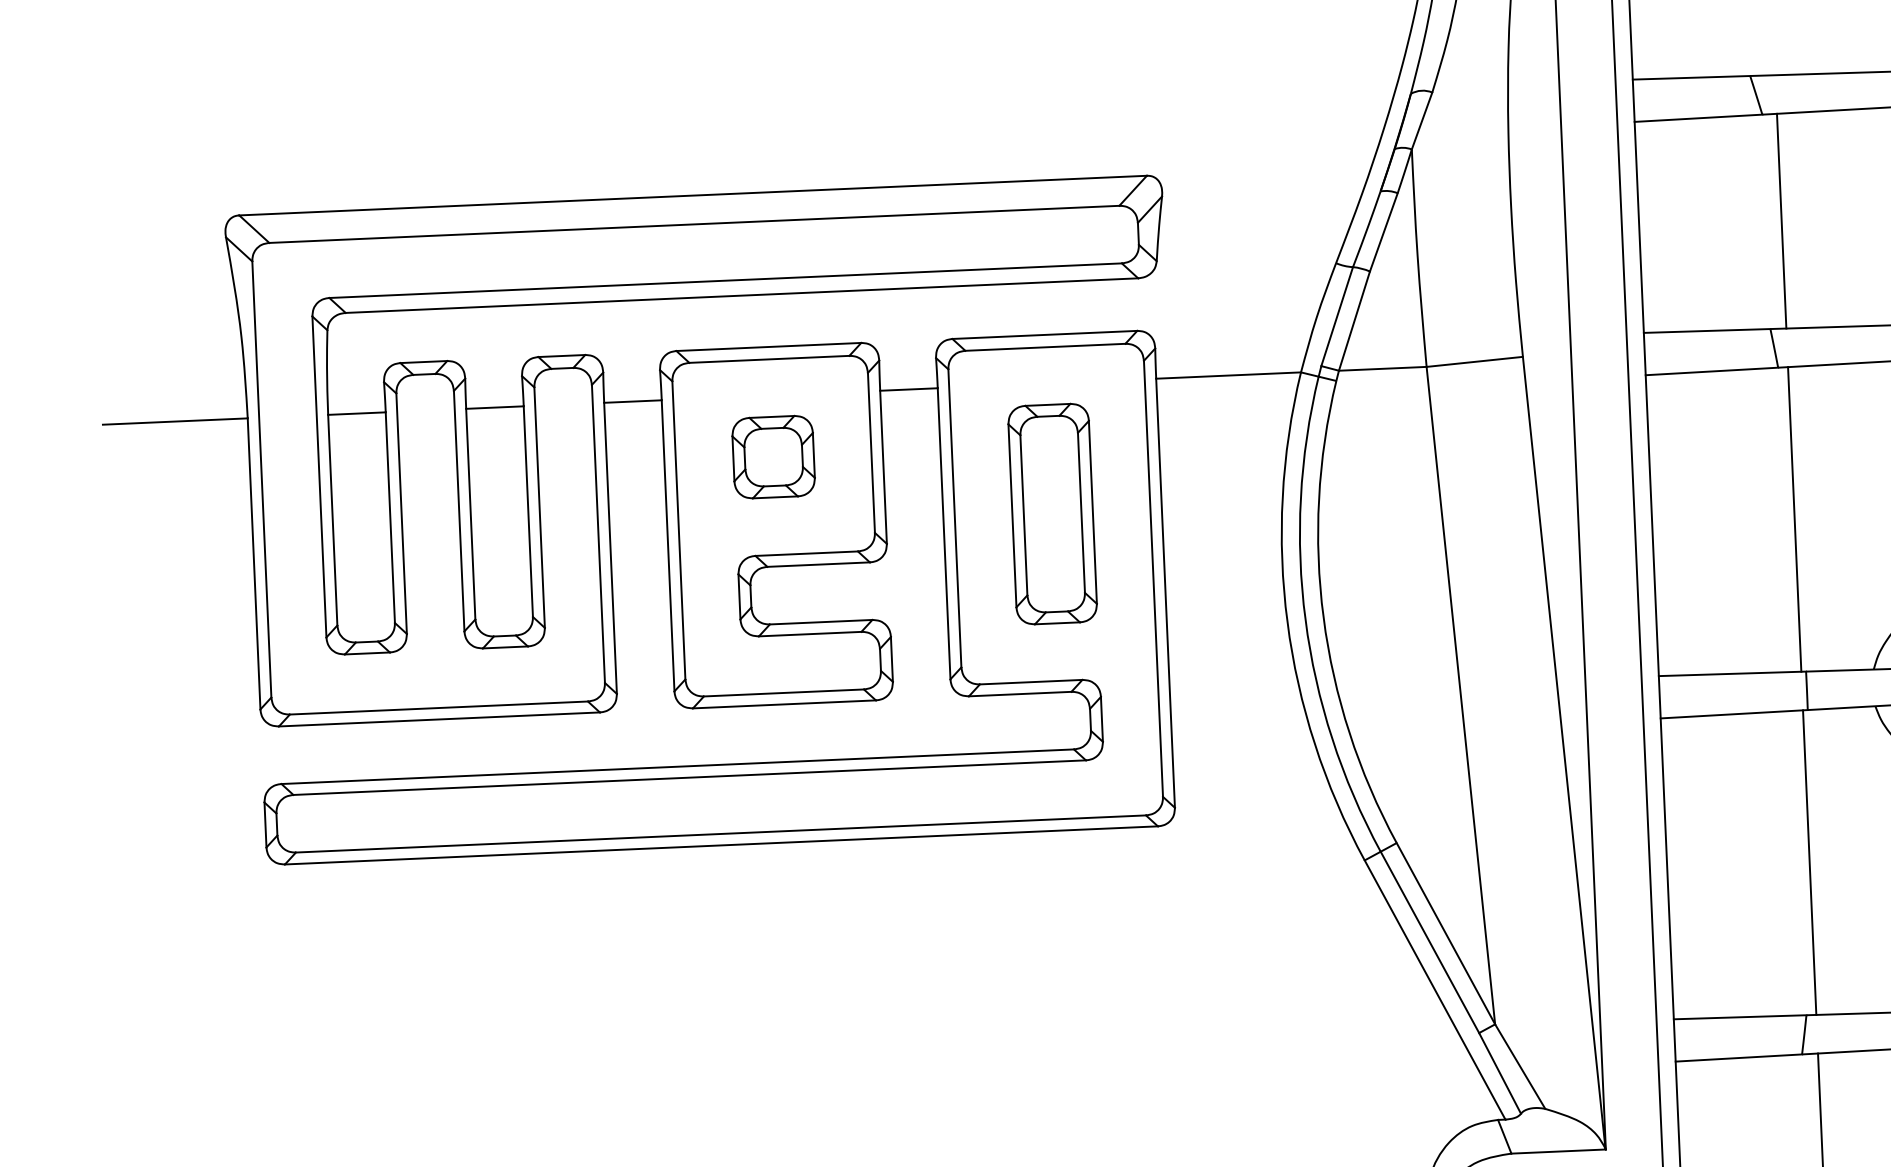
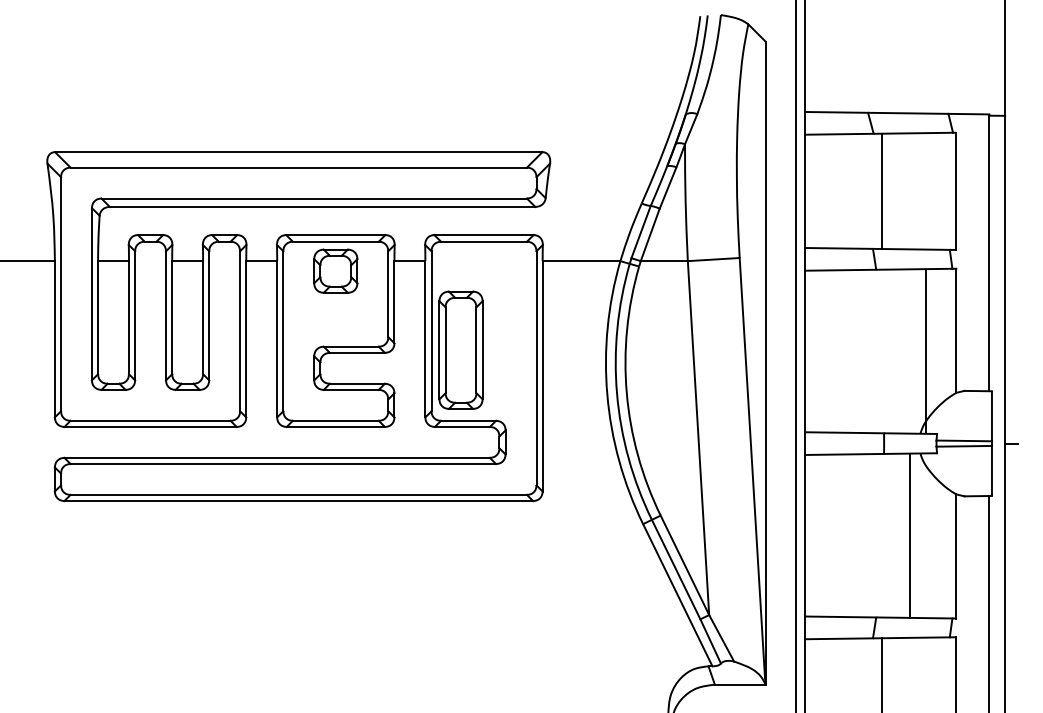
part: (772, 455) -> (335, 270), moved
part: (1051, 512) -> (460, 349), moved
line: (1794, 519) -> (925, 351), moved
line: (1809, 862) -> (909, 535), moved

